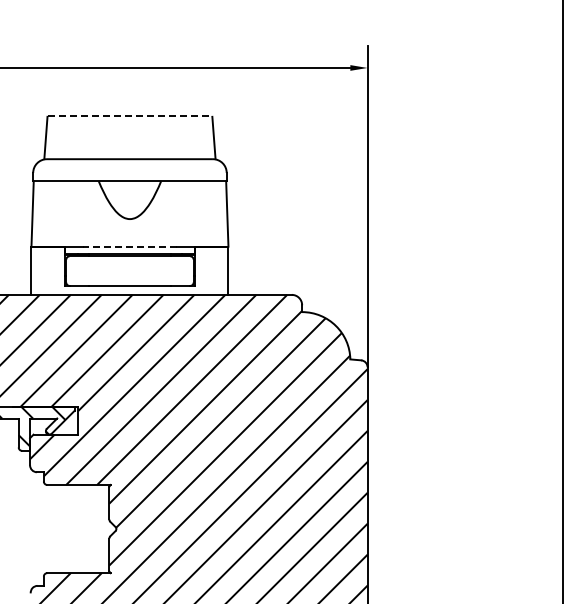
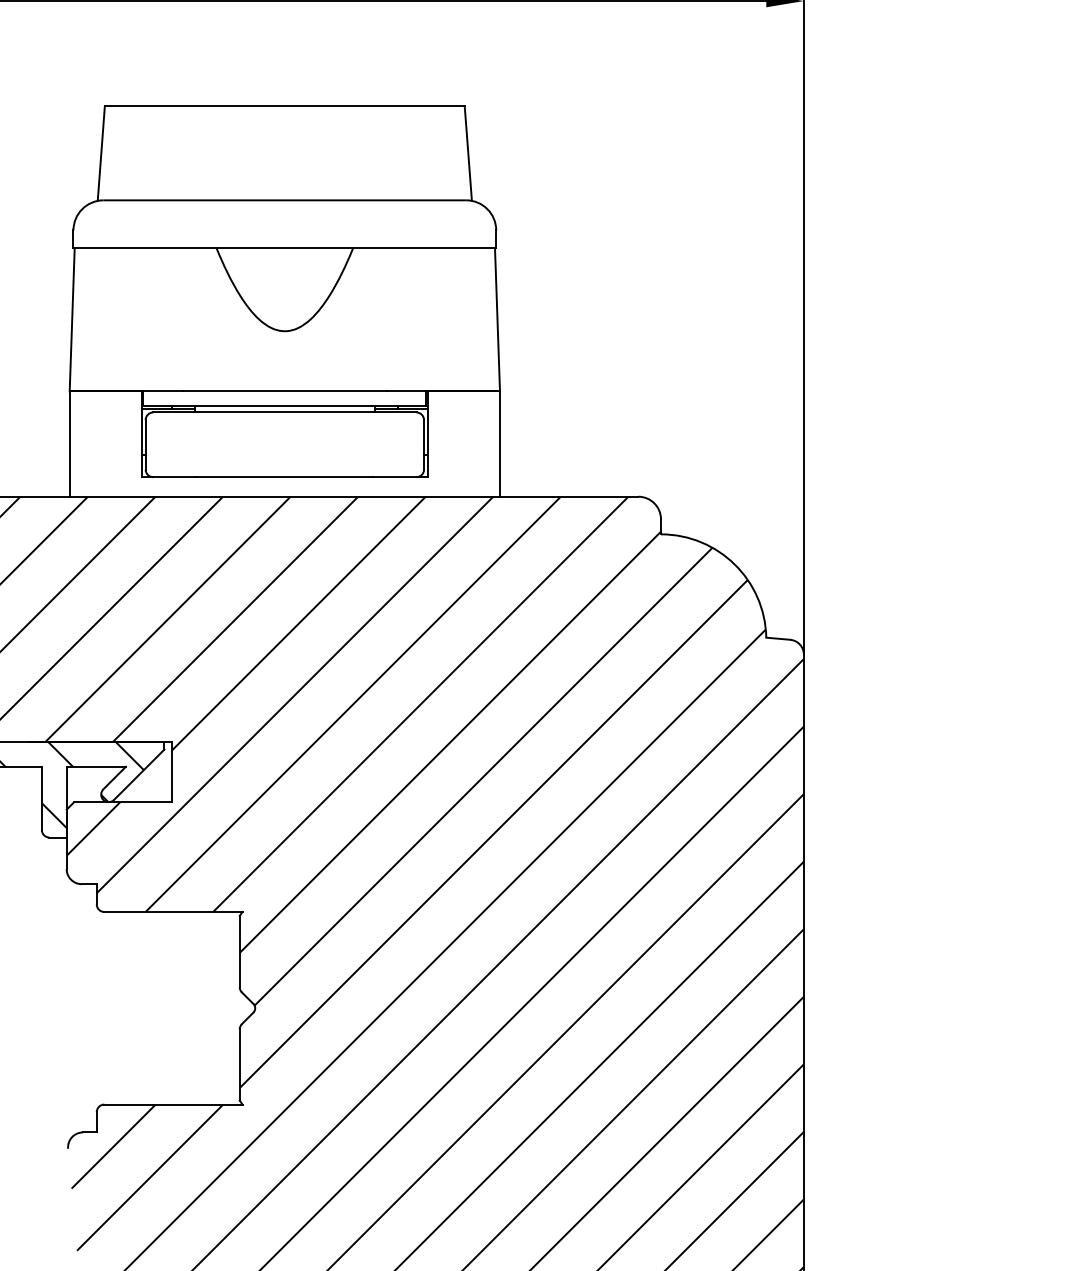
line: (130, 115) -> (286, 104), dashed -> solid
line: (129, 246) -> (283, 391), dashed -> solid

